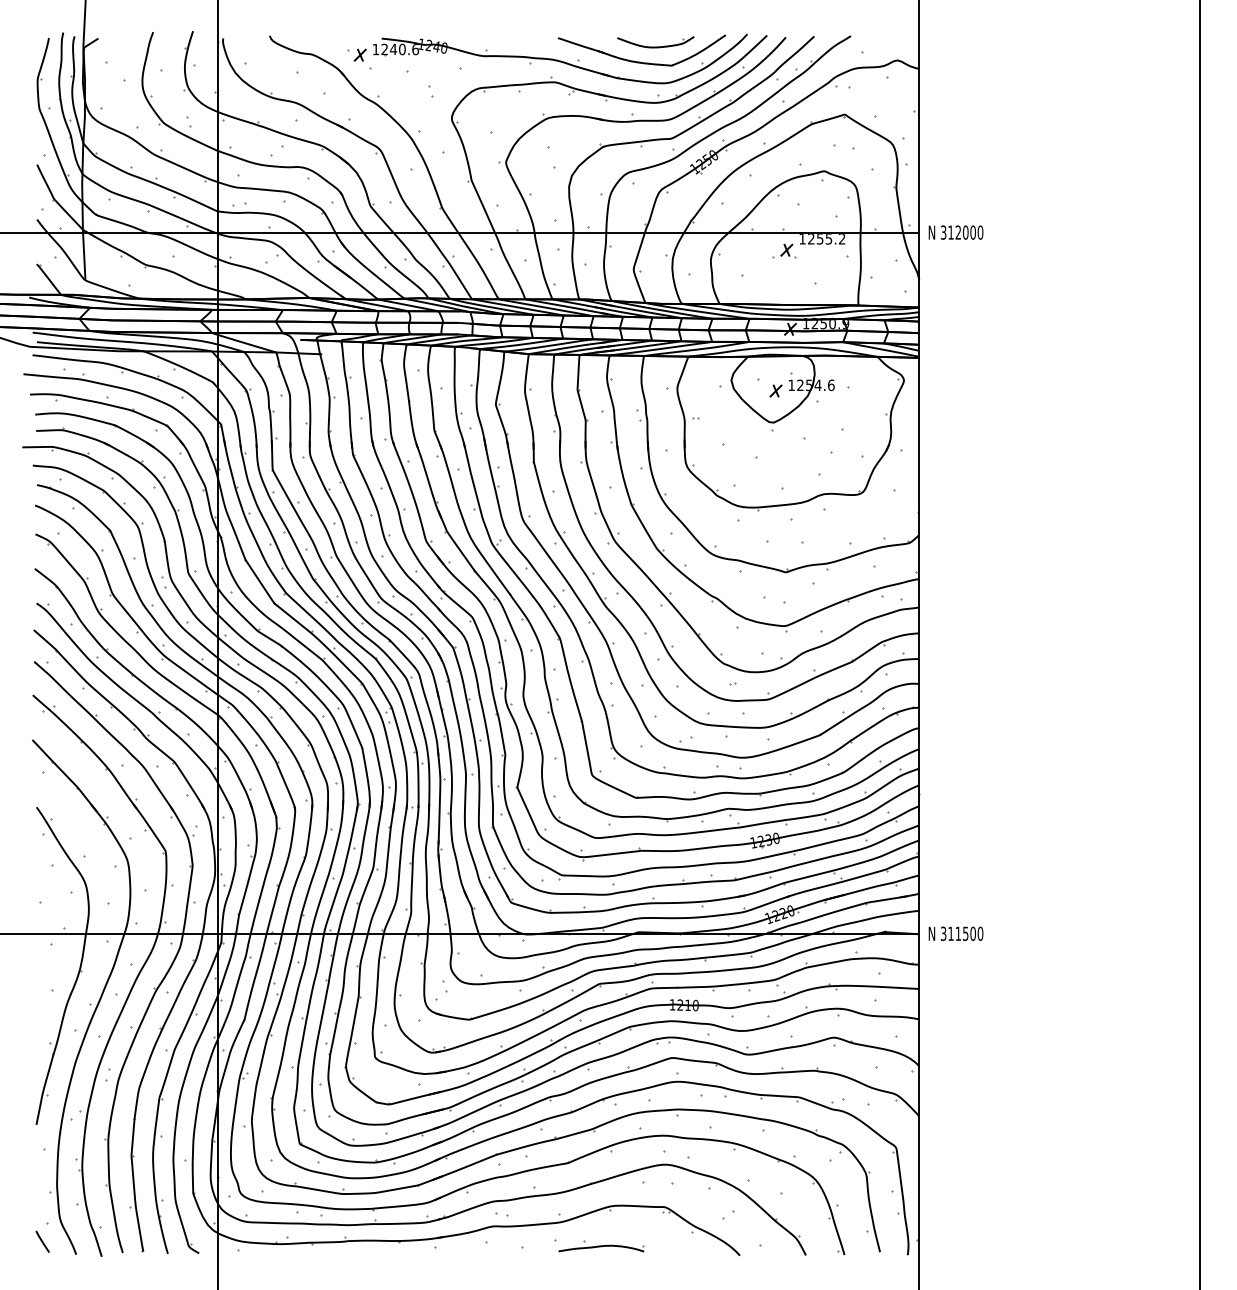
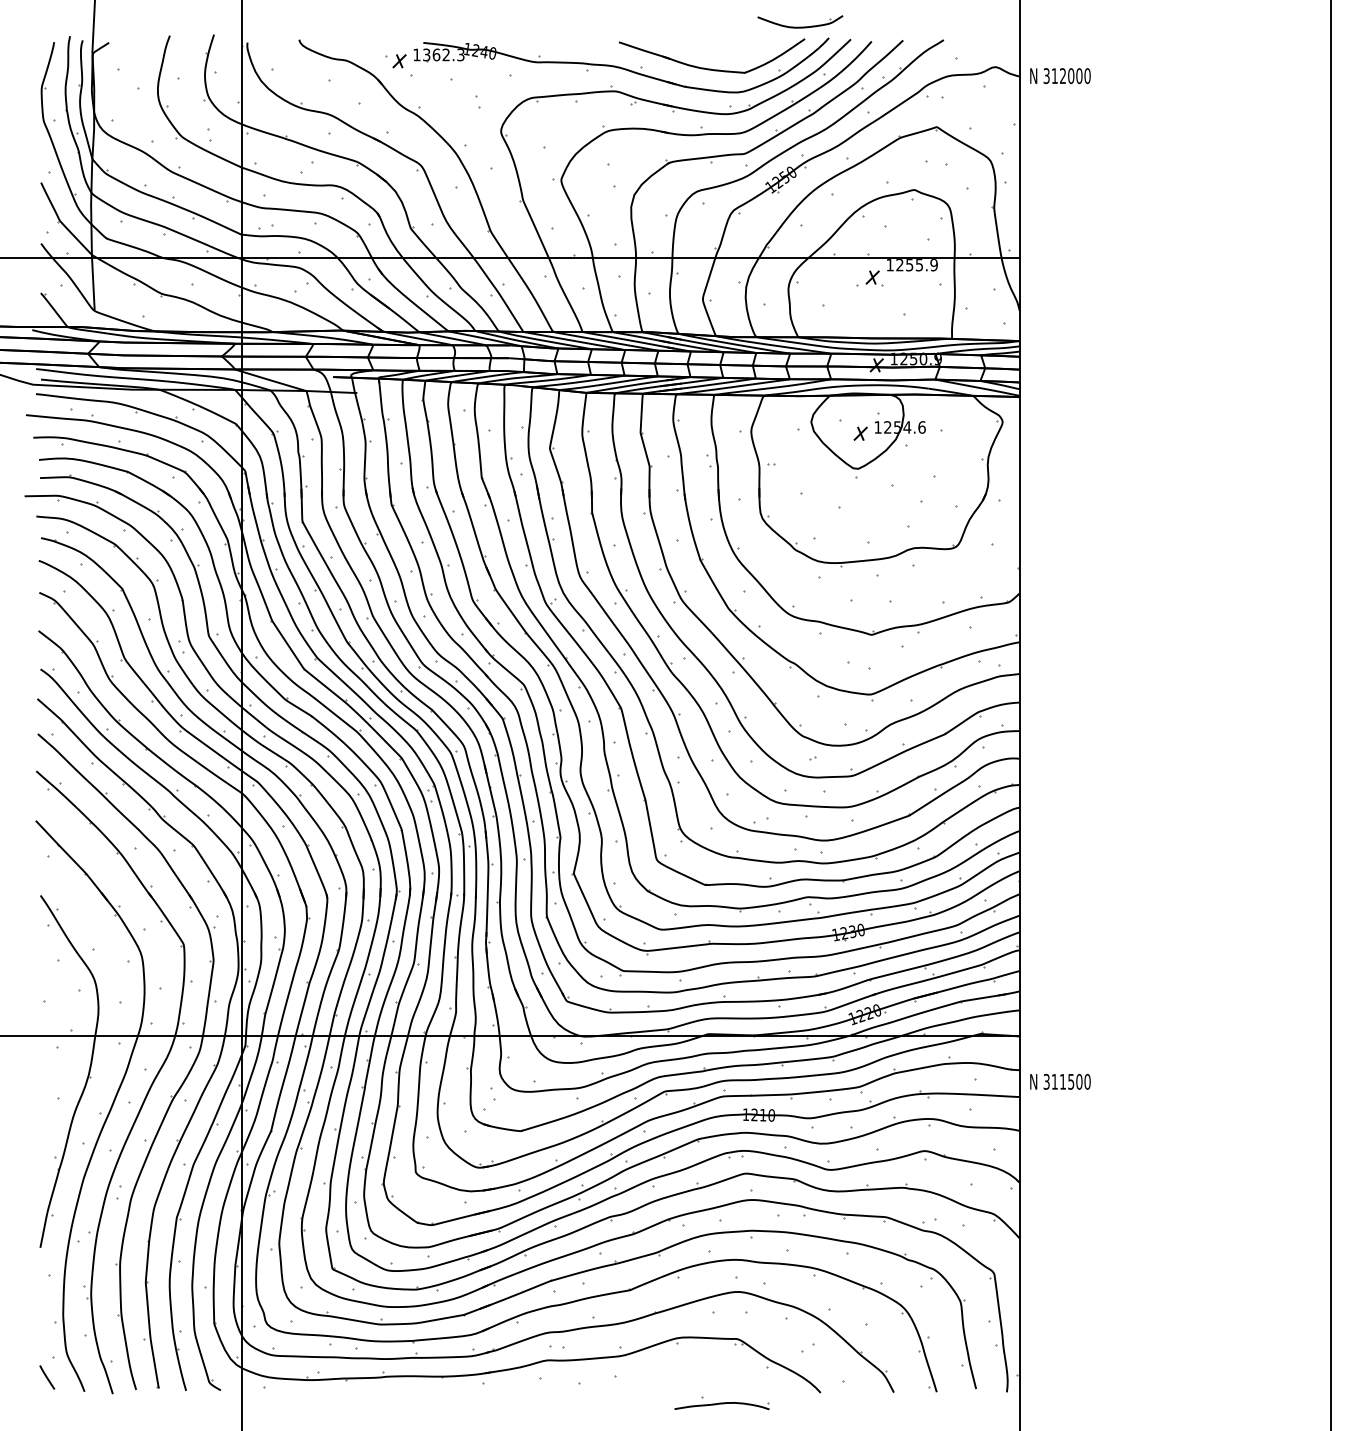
part: (655, 41) -> (800, 21), moved
text: (399, 49) -> (443, 54), 1240.6 -> 1362.3
text: (956, 233) -> (1060, 76), moved
text: (841, 239) -> (933, 265), 1255.2 -> 1255.9
text: (956, 933) -> (1060, 1081), moved
part: (600, 1245) -> (721, 1402), moved

